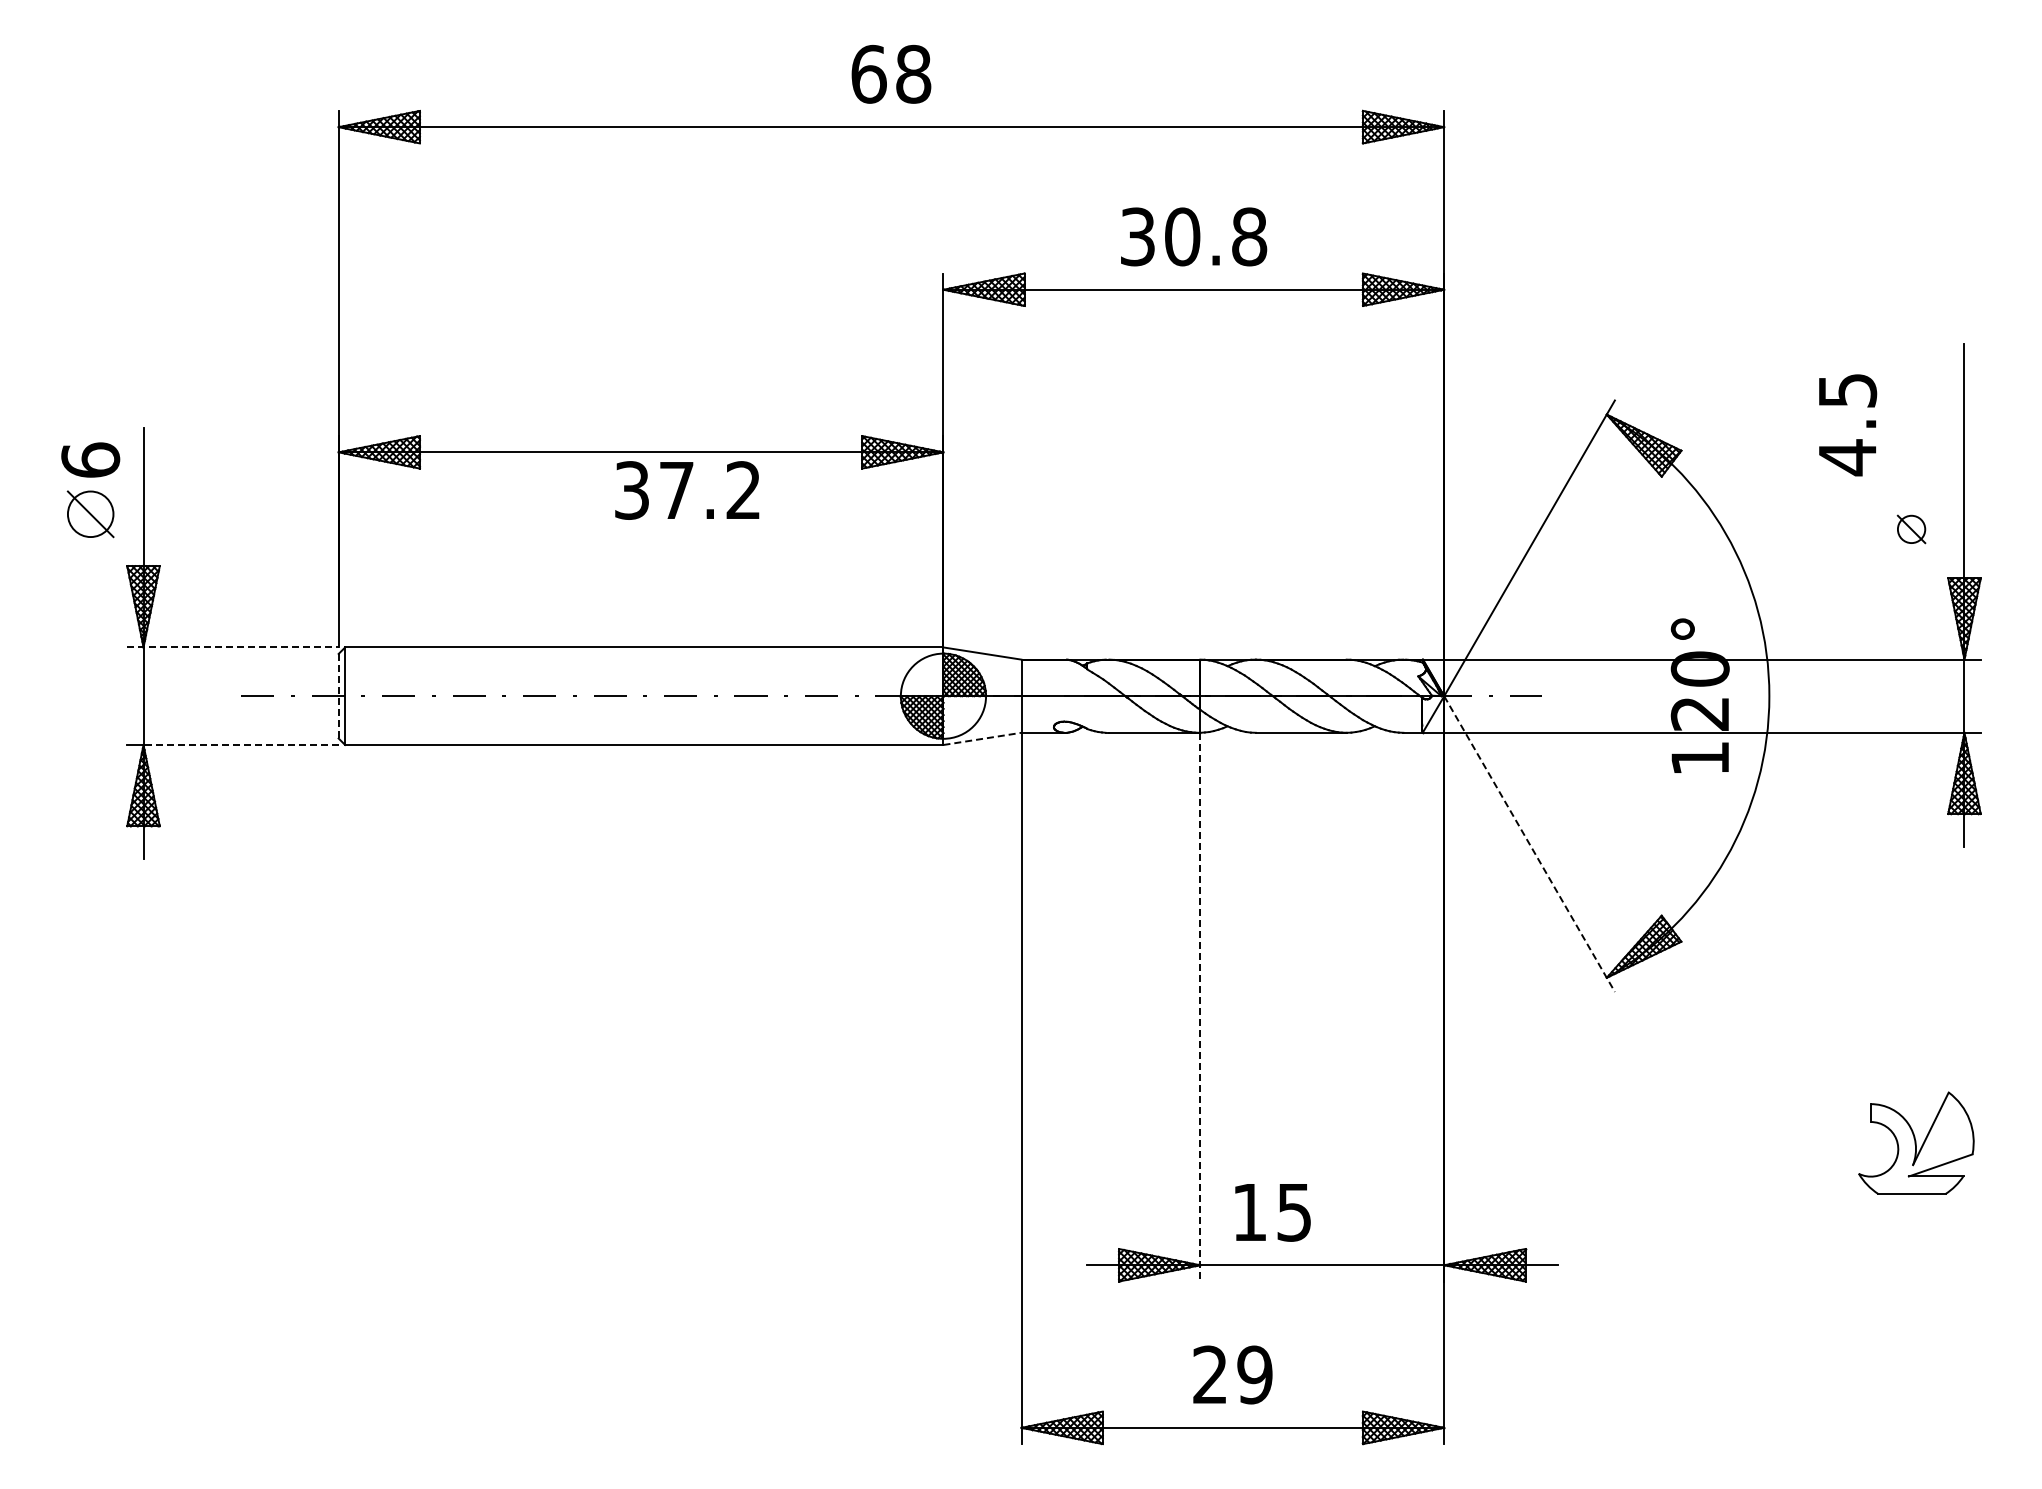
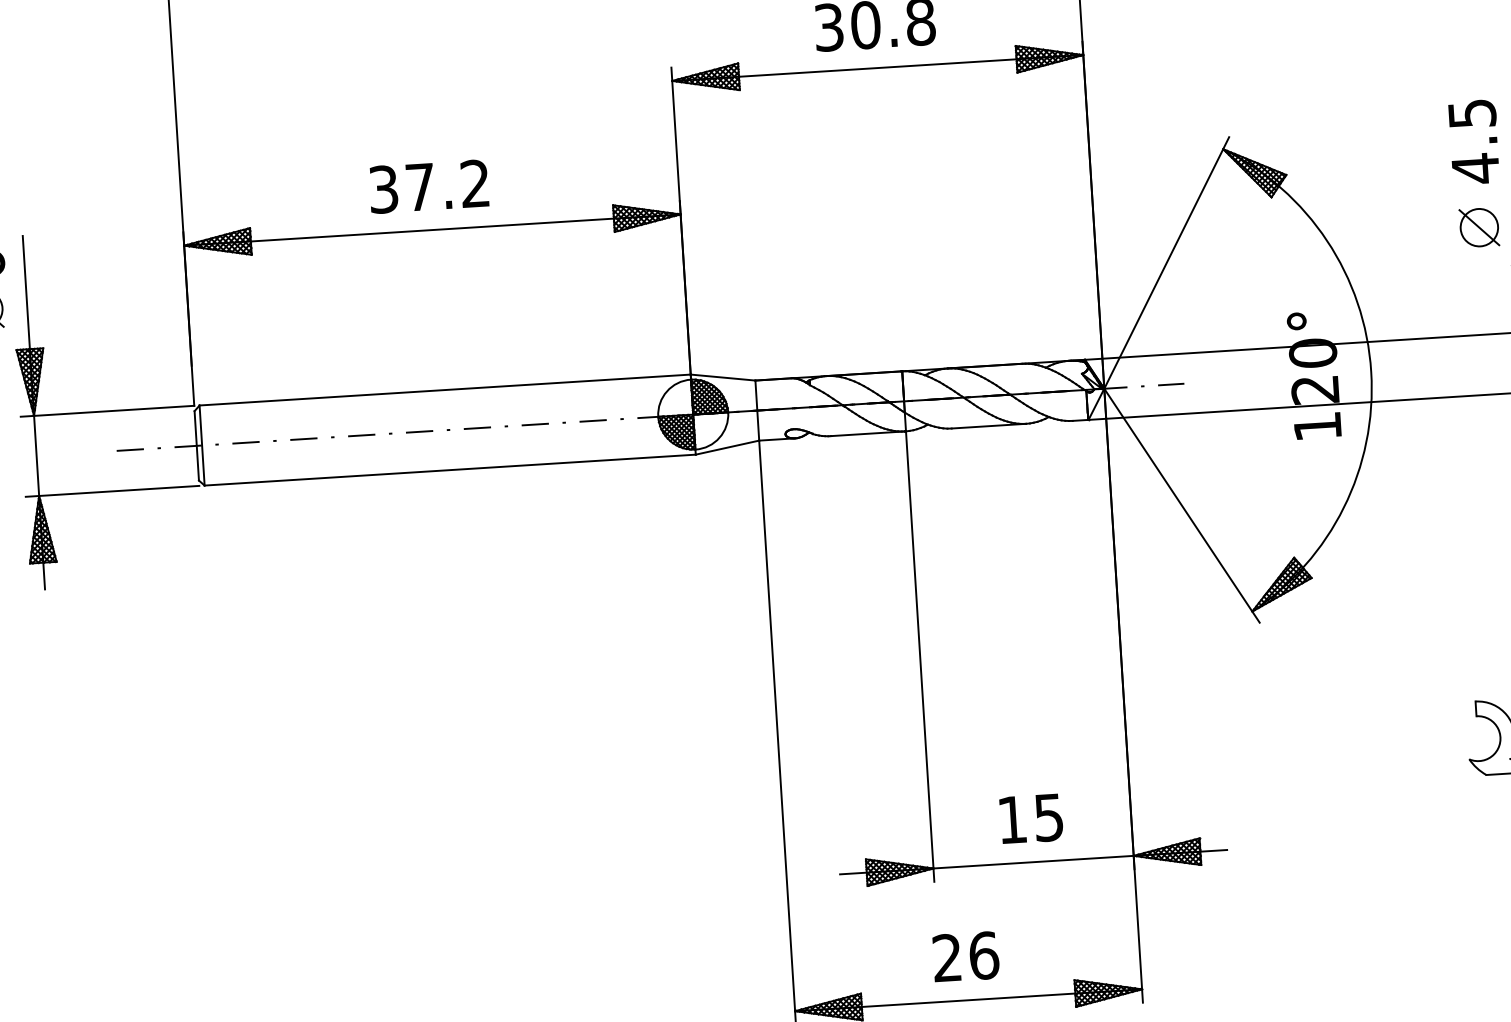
text: (1848, 425) -> (1474, 142), moved
text: (687, 490) -> (429, 186), moved
part: (1911, 529) -> (1479, 227), size x1.67
line: (232, 647) -> (107, 411), dashed -> solid
line: (338, 696) -> (196, 446), dashed -> solid
line: (982, 738) -> (727, 447), dashed -> solid
line: (241, 745) -> (119, 491), dashed -> solid
line: (1529, 844) -> (1181, 506), dashed -> solid
line: (1200, 1007) -> (920, 656), dashed -> solid
text: (1272, 1212) -> (1031, 818), moved
text: (1255, 1374) -> (984, 955), 29 -> 26

